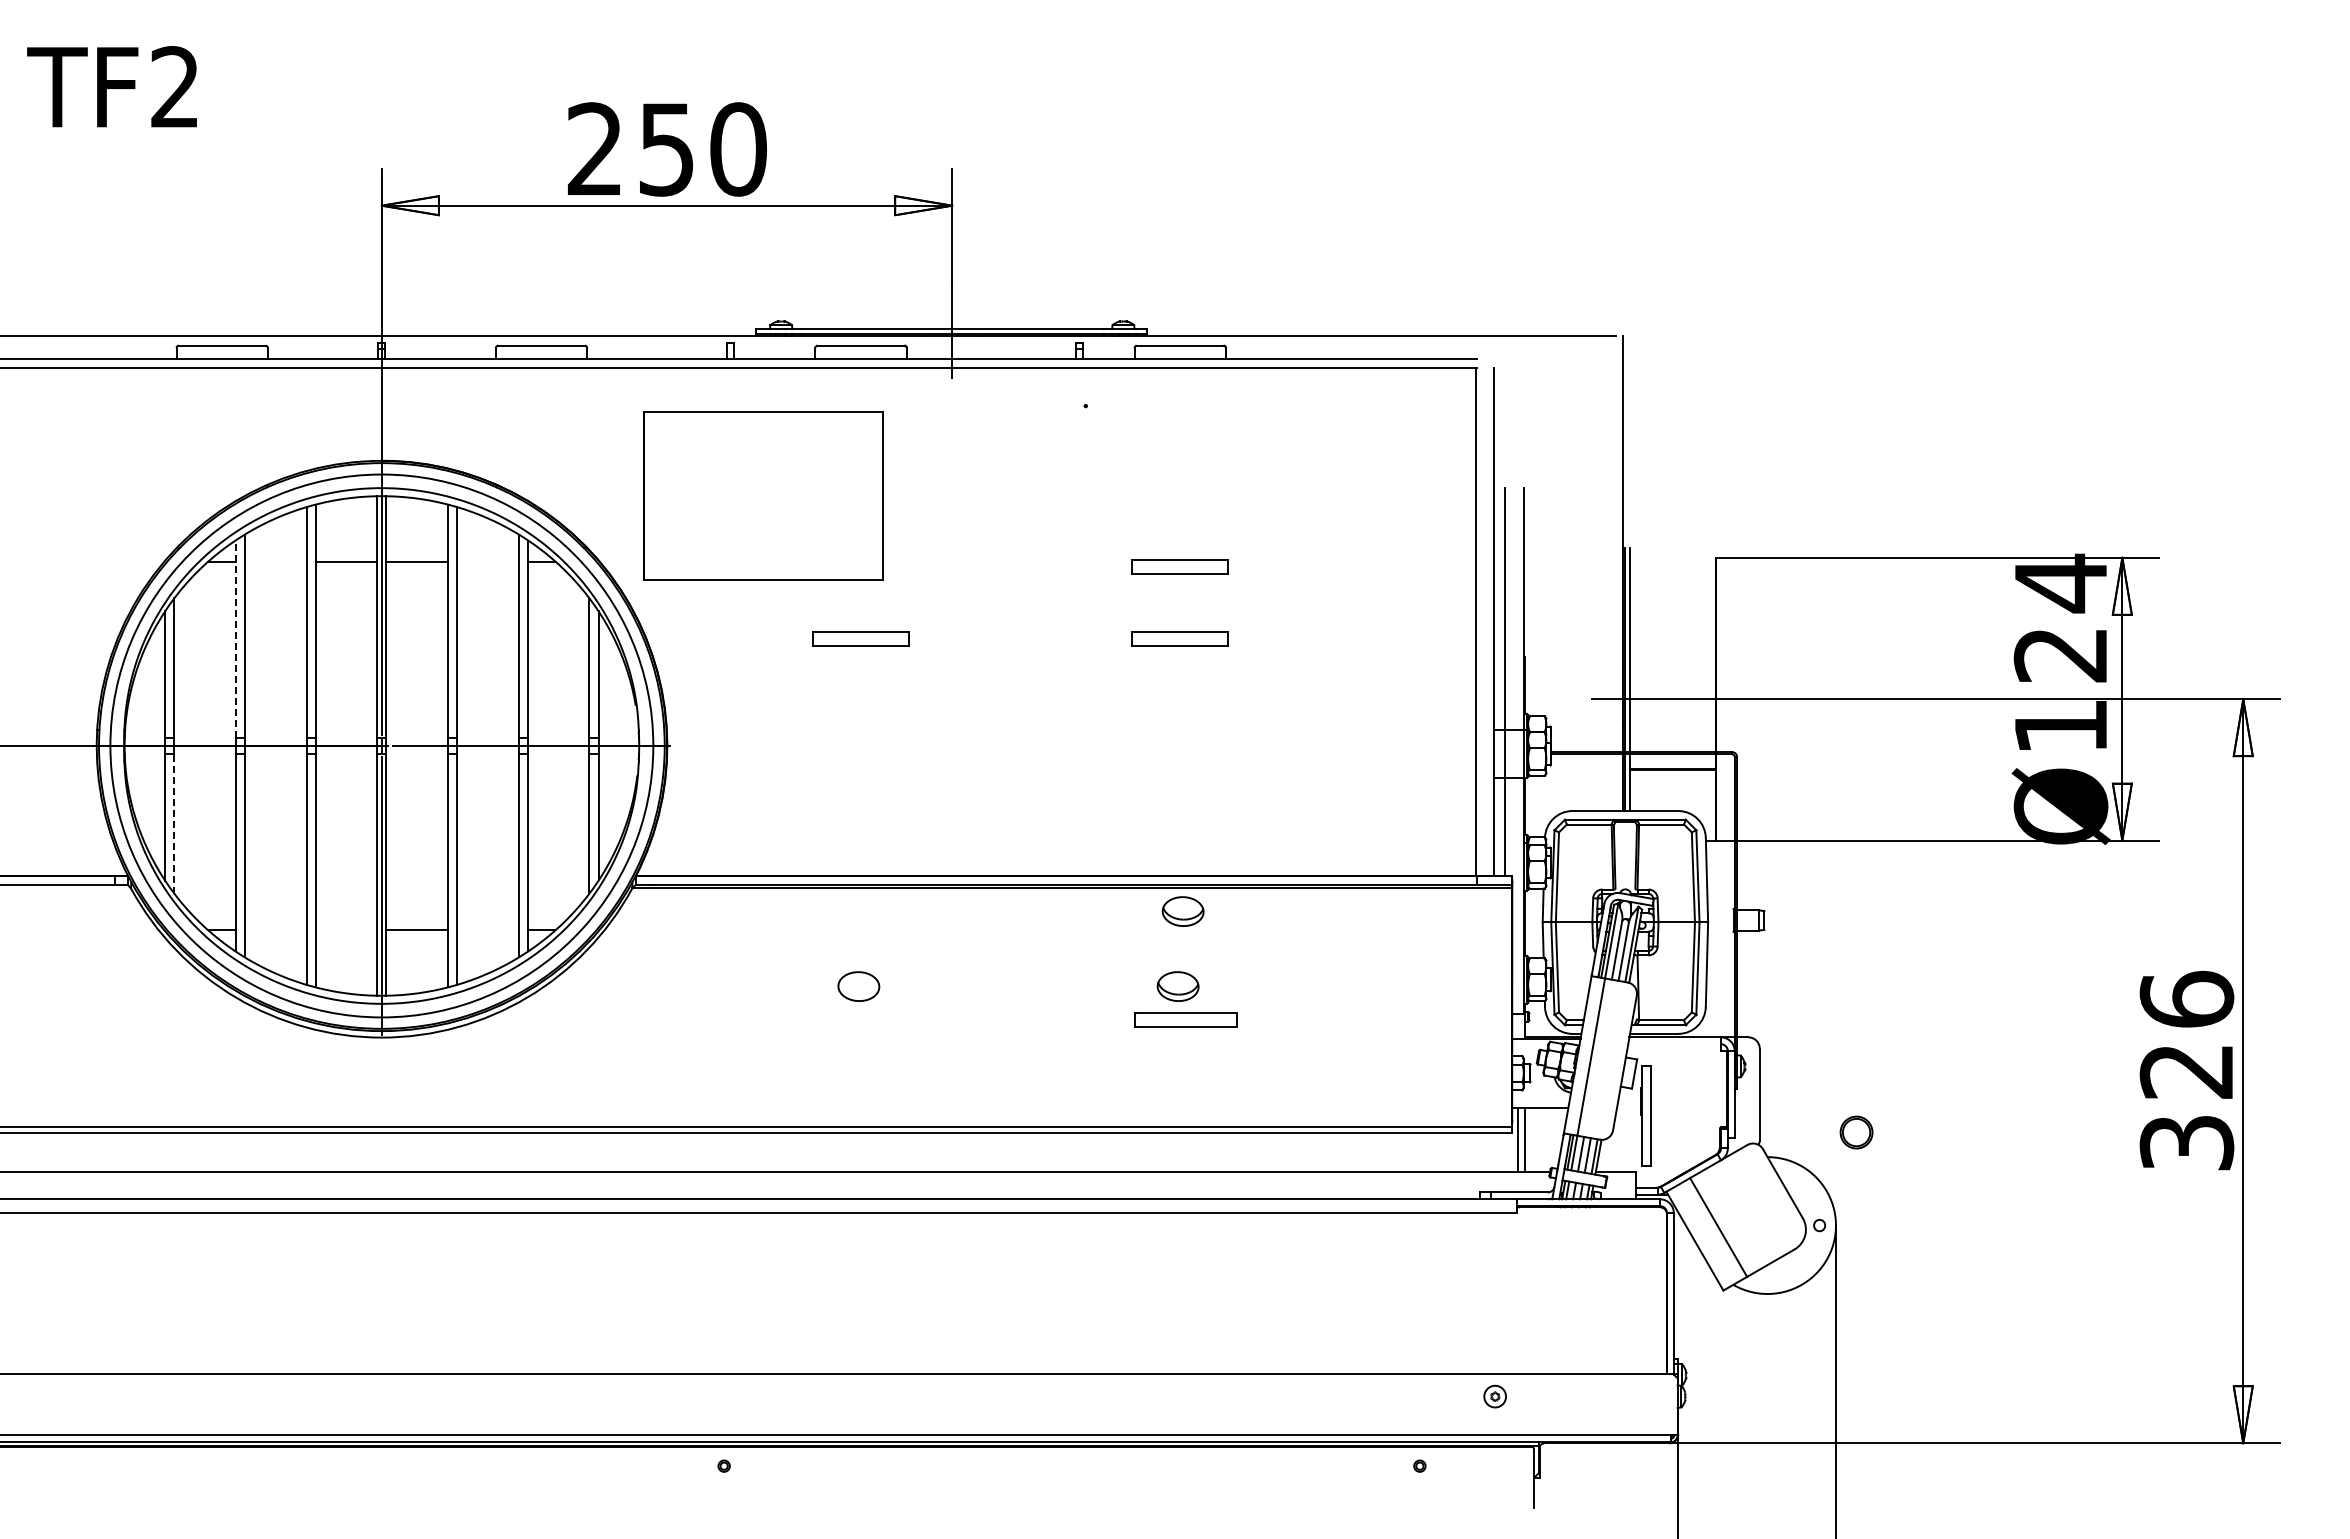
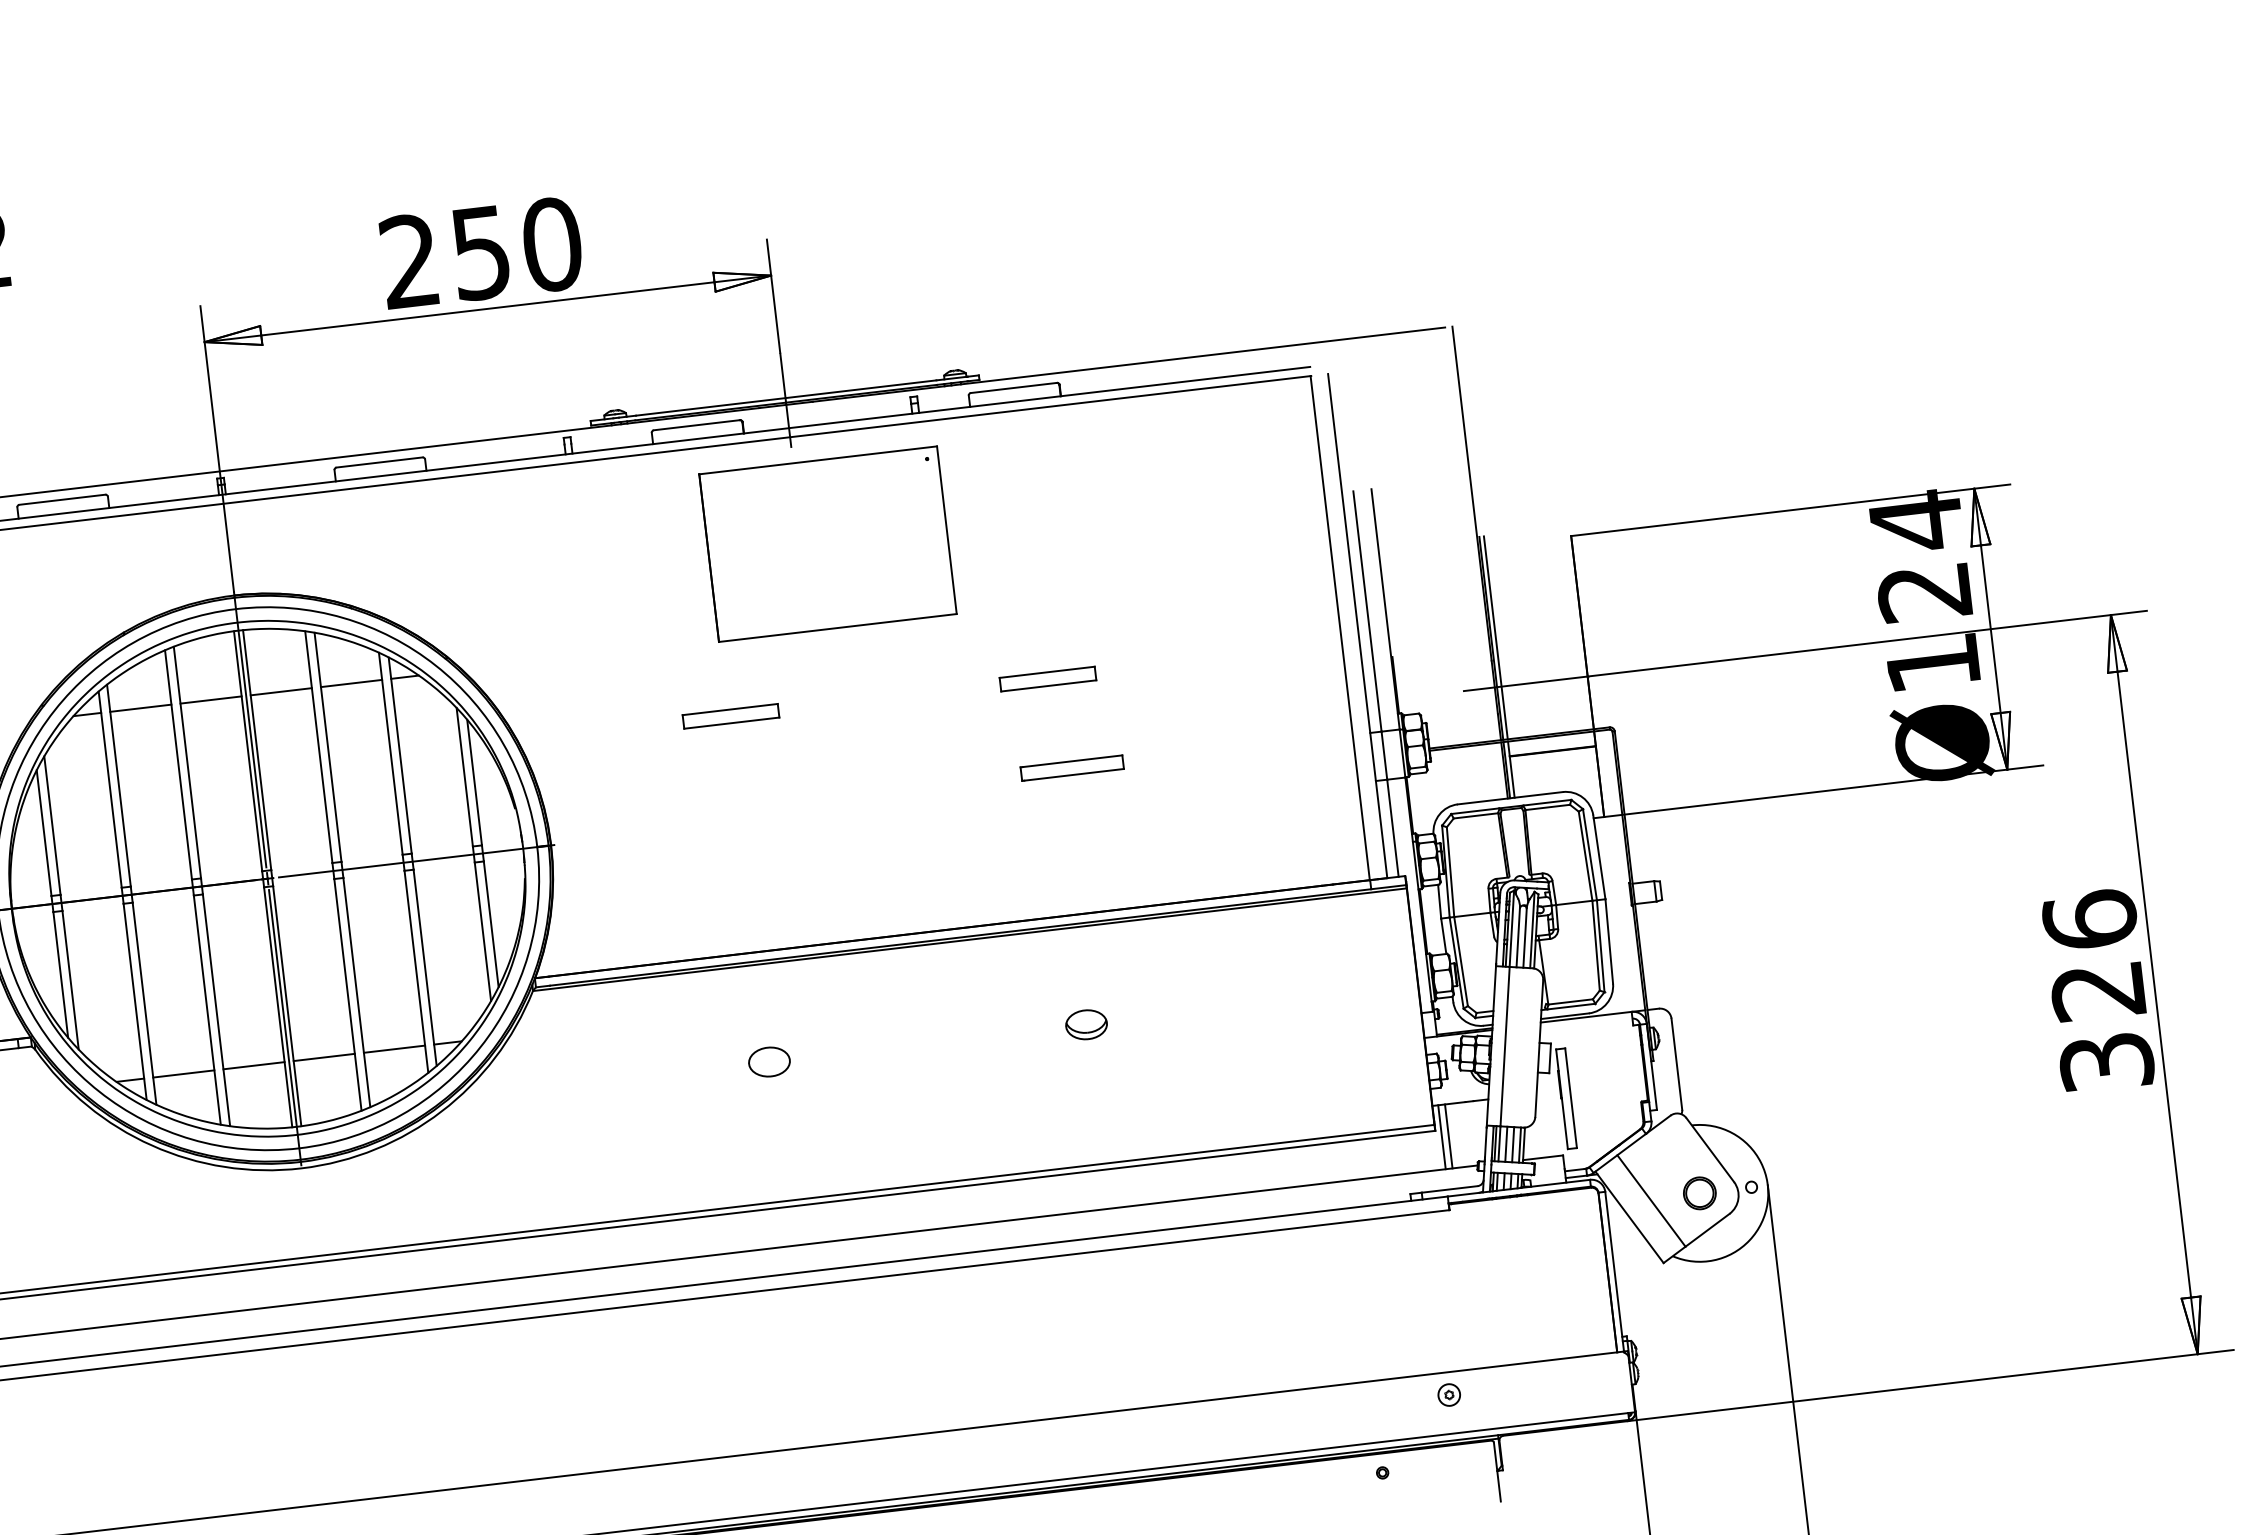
part: (763, 495) -> (828, 543), moved
line: (275, 561) -> (140, 707), added
line: (487, 561) -> (351, 683), added
part: (1179, 566) -> (1038, 607), removed
line: (235, 639) -> (109, 790), dashed -> solid
line: (174, 823) -> (70, 979), dashed -> solid
part: (1182, 911) -> (1082, 949), removed
line: (275, 930) -> (183, 1074), added
line: (346, 930) -> (254, 1066), added
line: (487, 930) -> (394, 1049), added
part: (1185, 1019) -> (1071, 767), moved
part: (1856, 1132) -> (1699, 1193), moved

